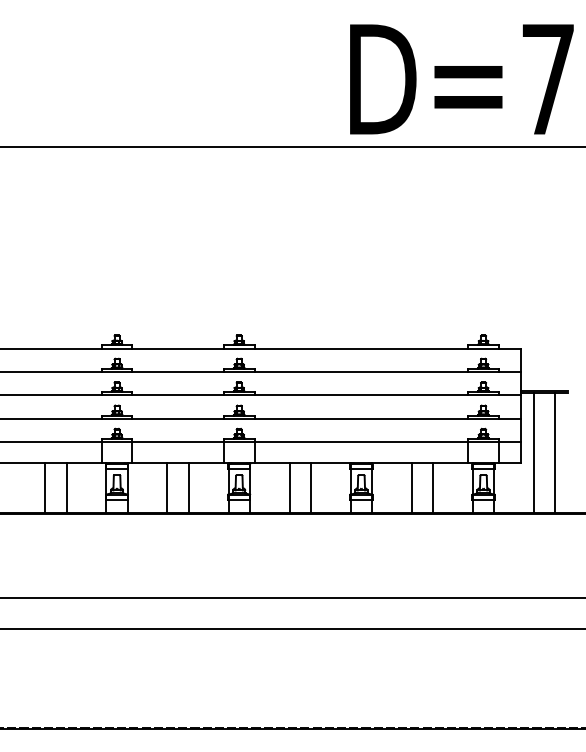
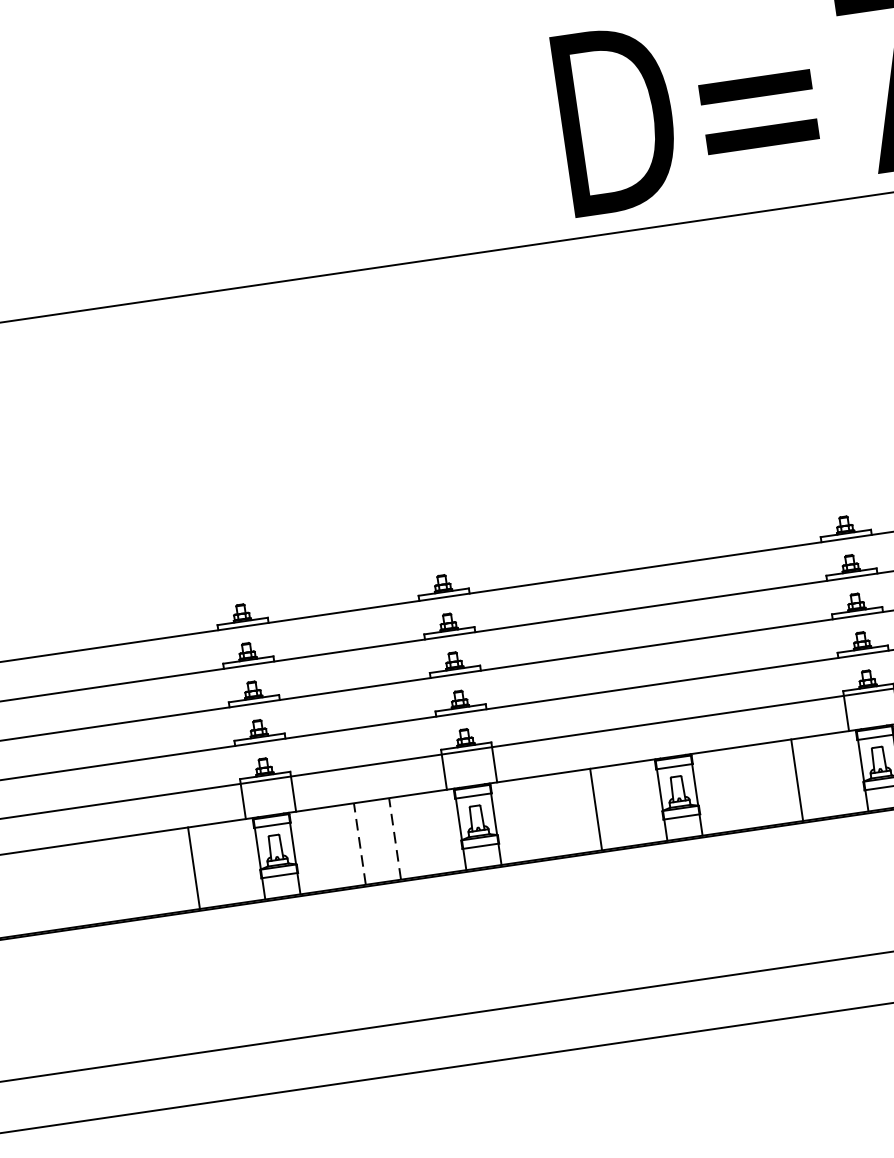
line: (45, 487) -> (159, 872), removed
line: (289, 487) -> (560, 813), removed
line: (411, 487) -> (761, 784), removed
line: (167, 488) -> (360, 844), solid -> dashed
line: (188, 488) -> (394, 839), solid -> dashed

